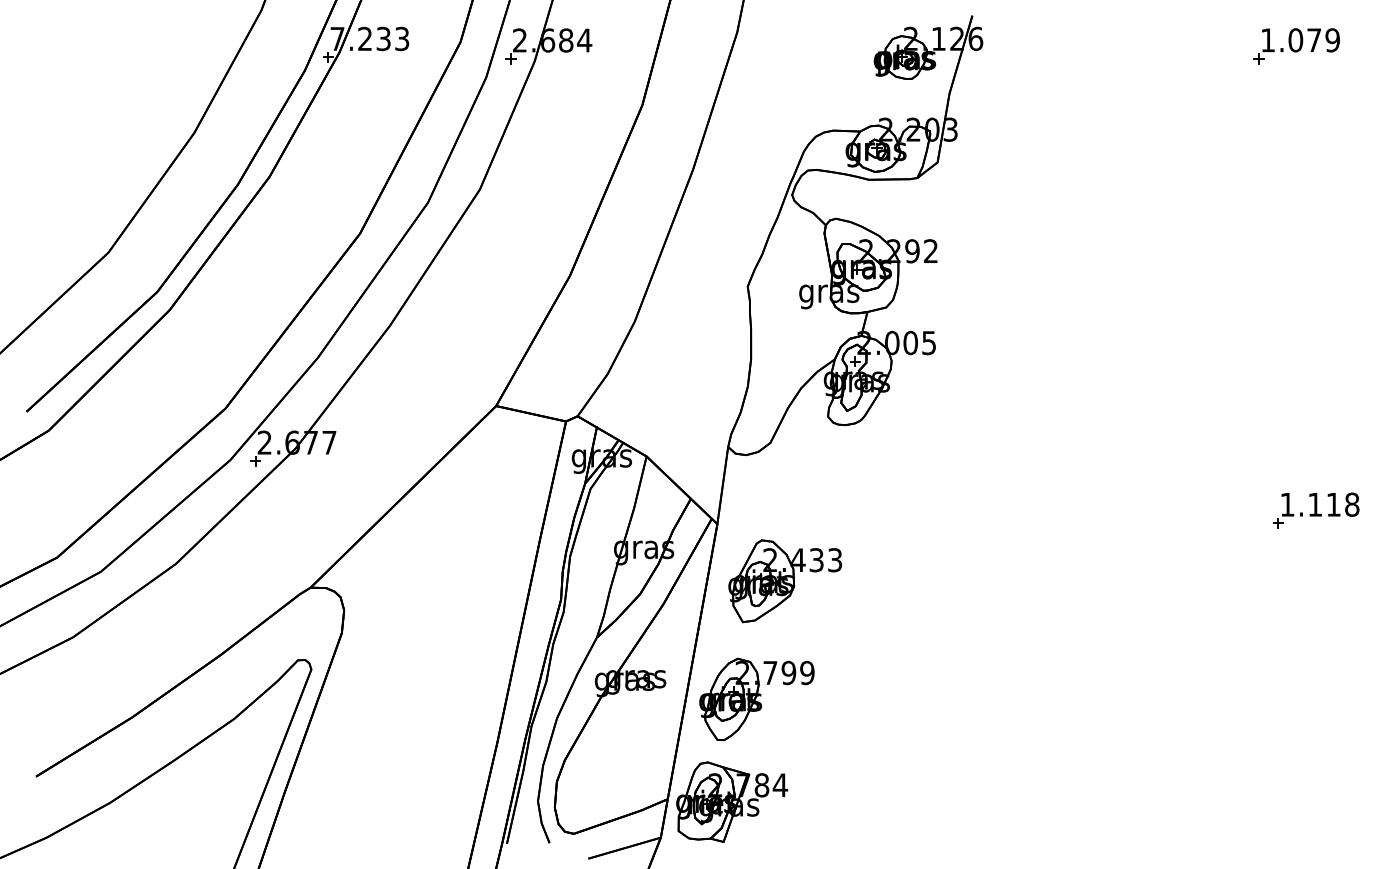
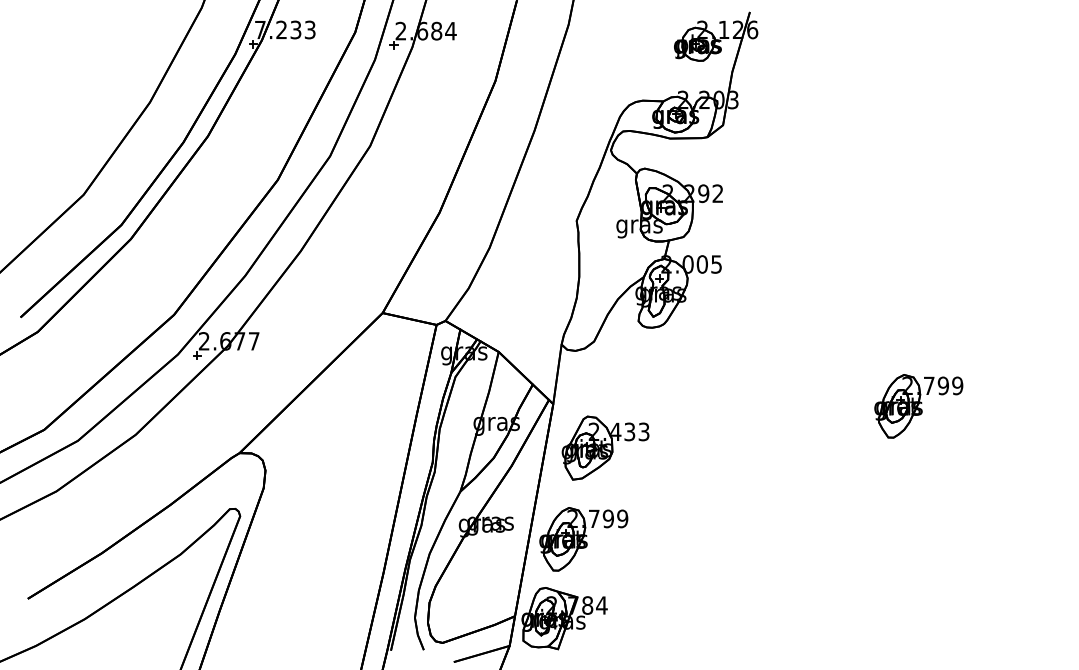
part: (1296, 46) -> (999, 35), removed
part: (1315, 510) -> (1014, 393), removed
part: (1190, 527) -> (918, 406), added

